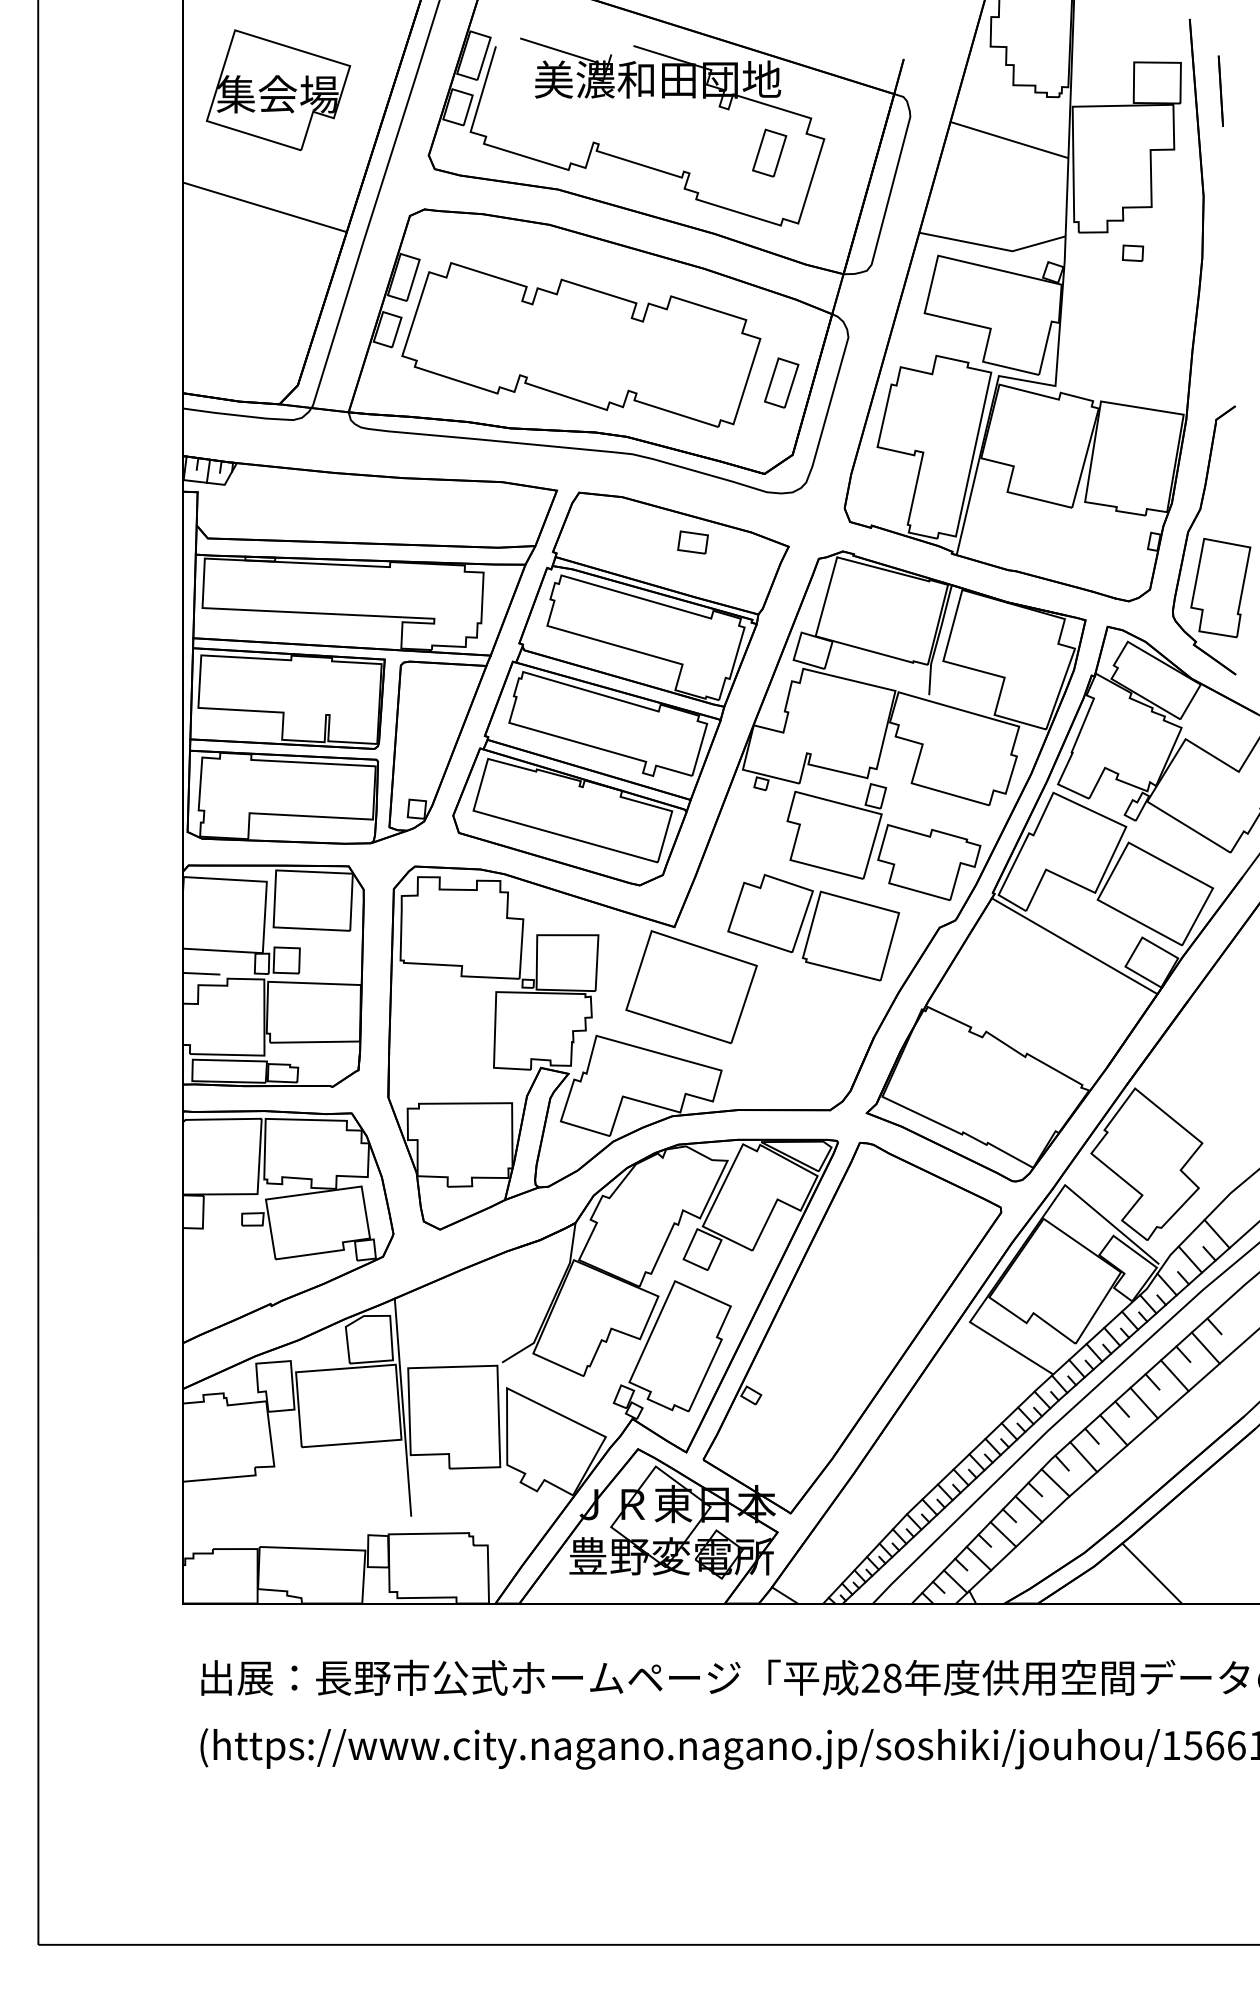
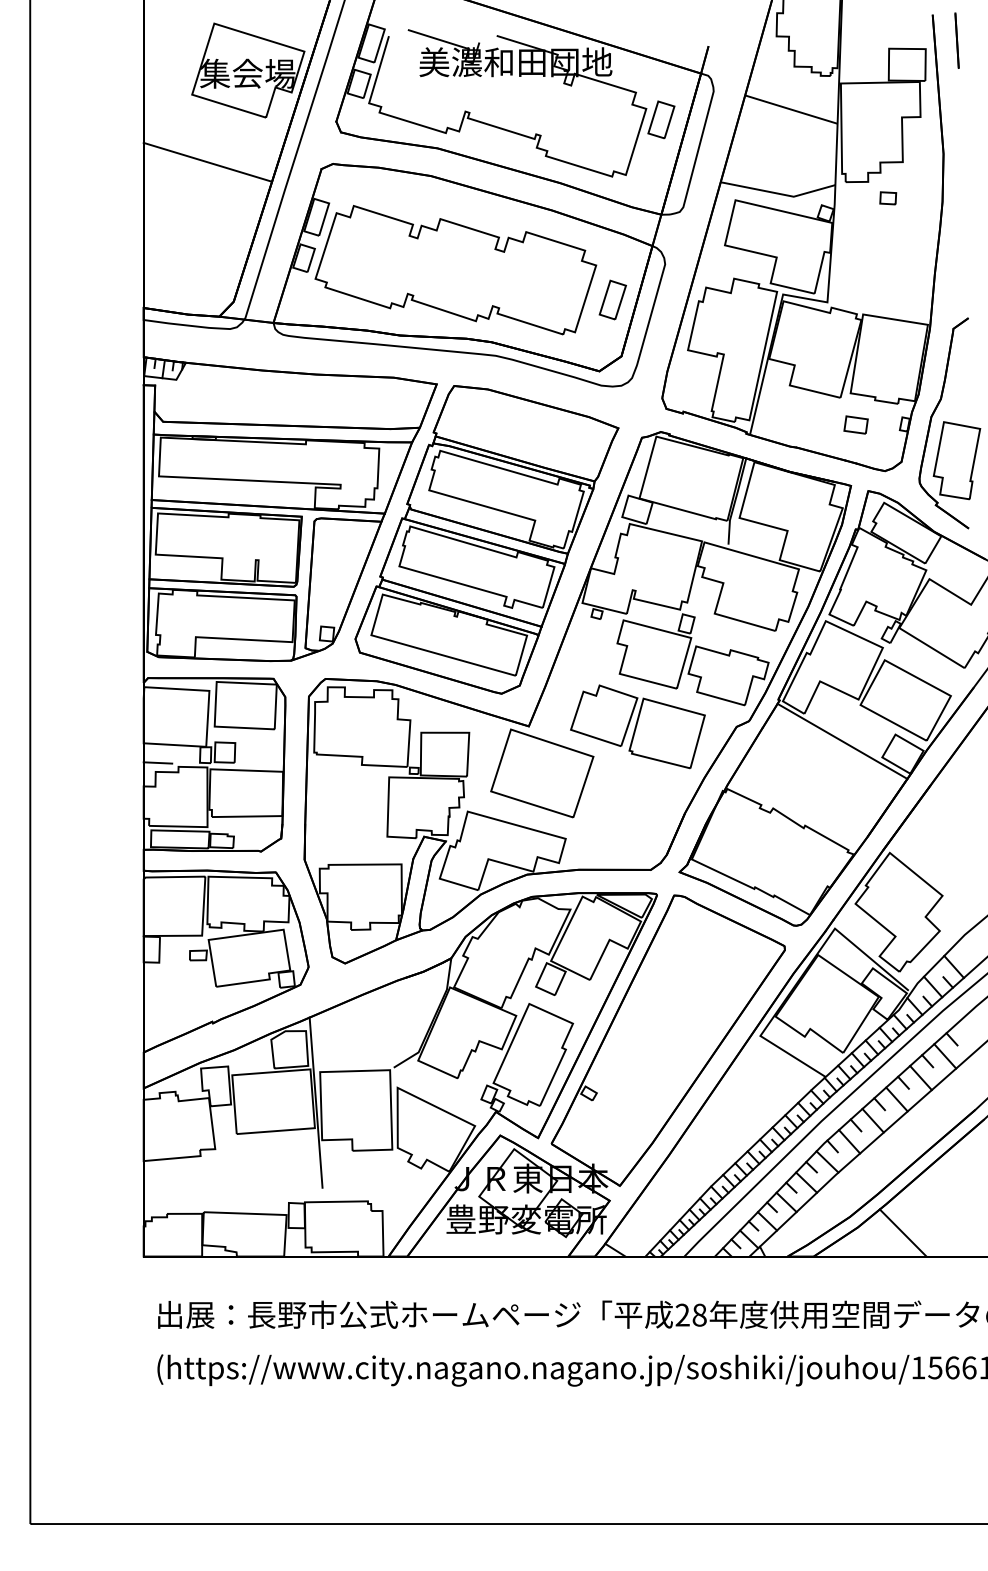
part: (278, 90) -> (248, 70), moved
line: (1220, 90) -> (956, 40), moved
part: (769, 152) -> (661, 119), moved
part: (692, 542) -> (855, 424), moved

